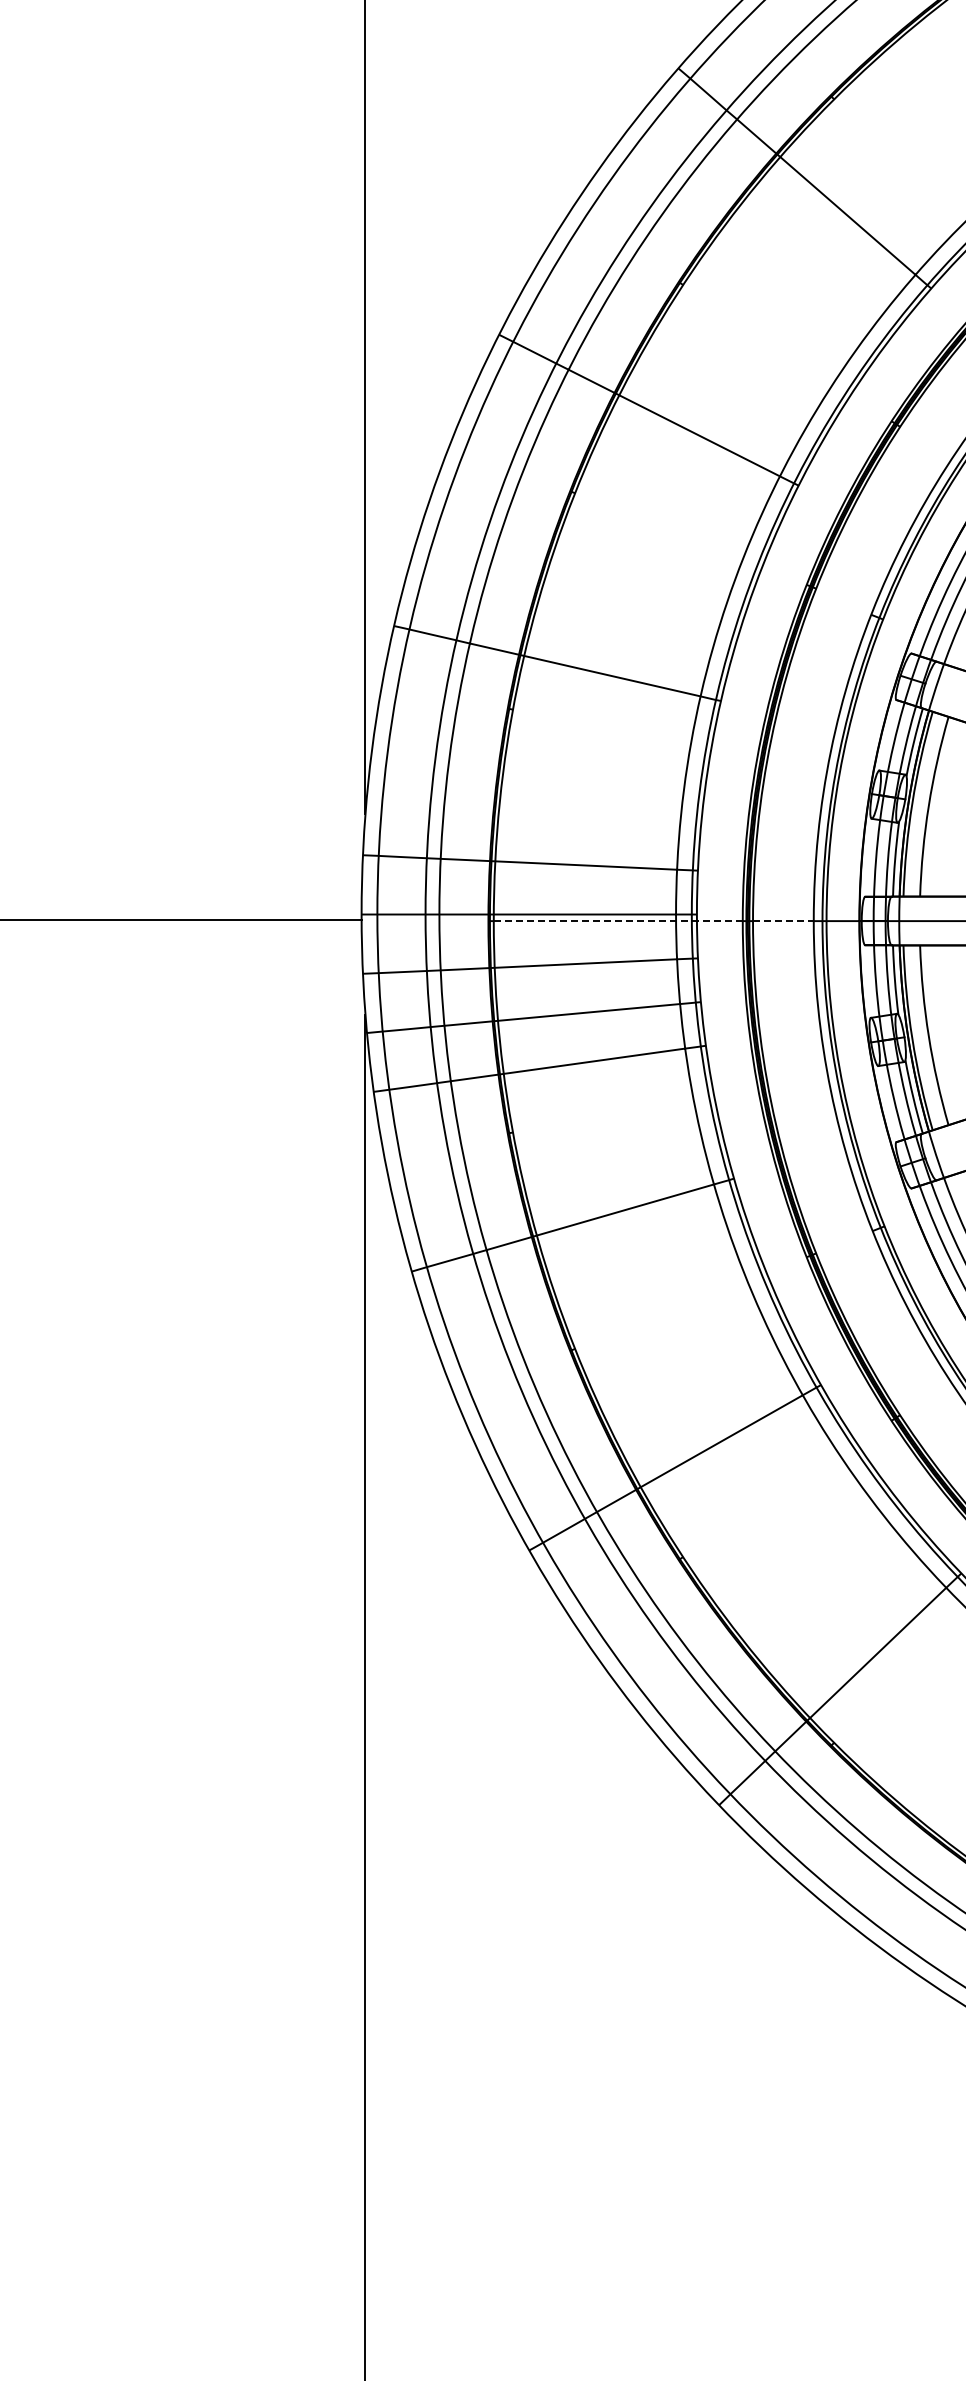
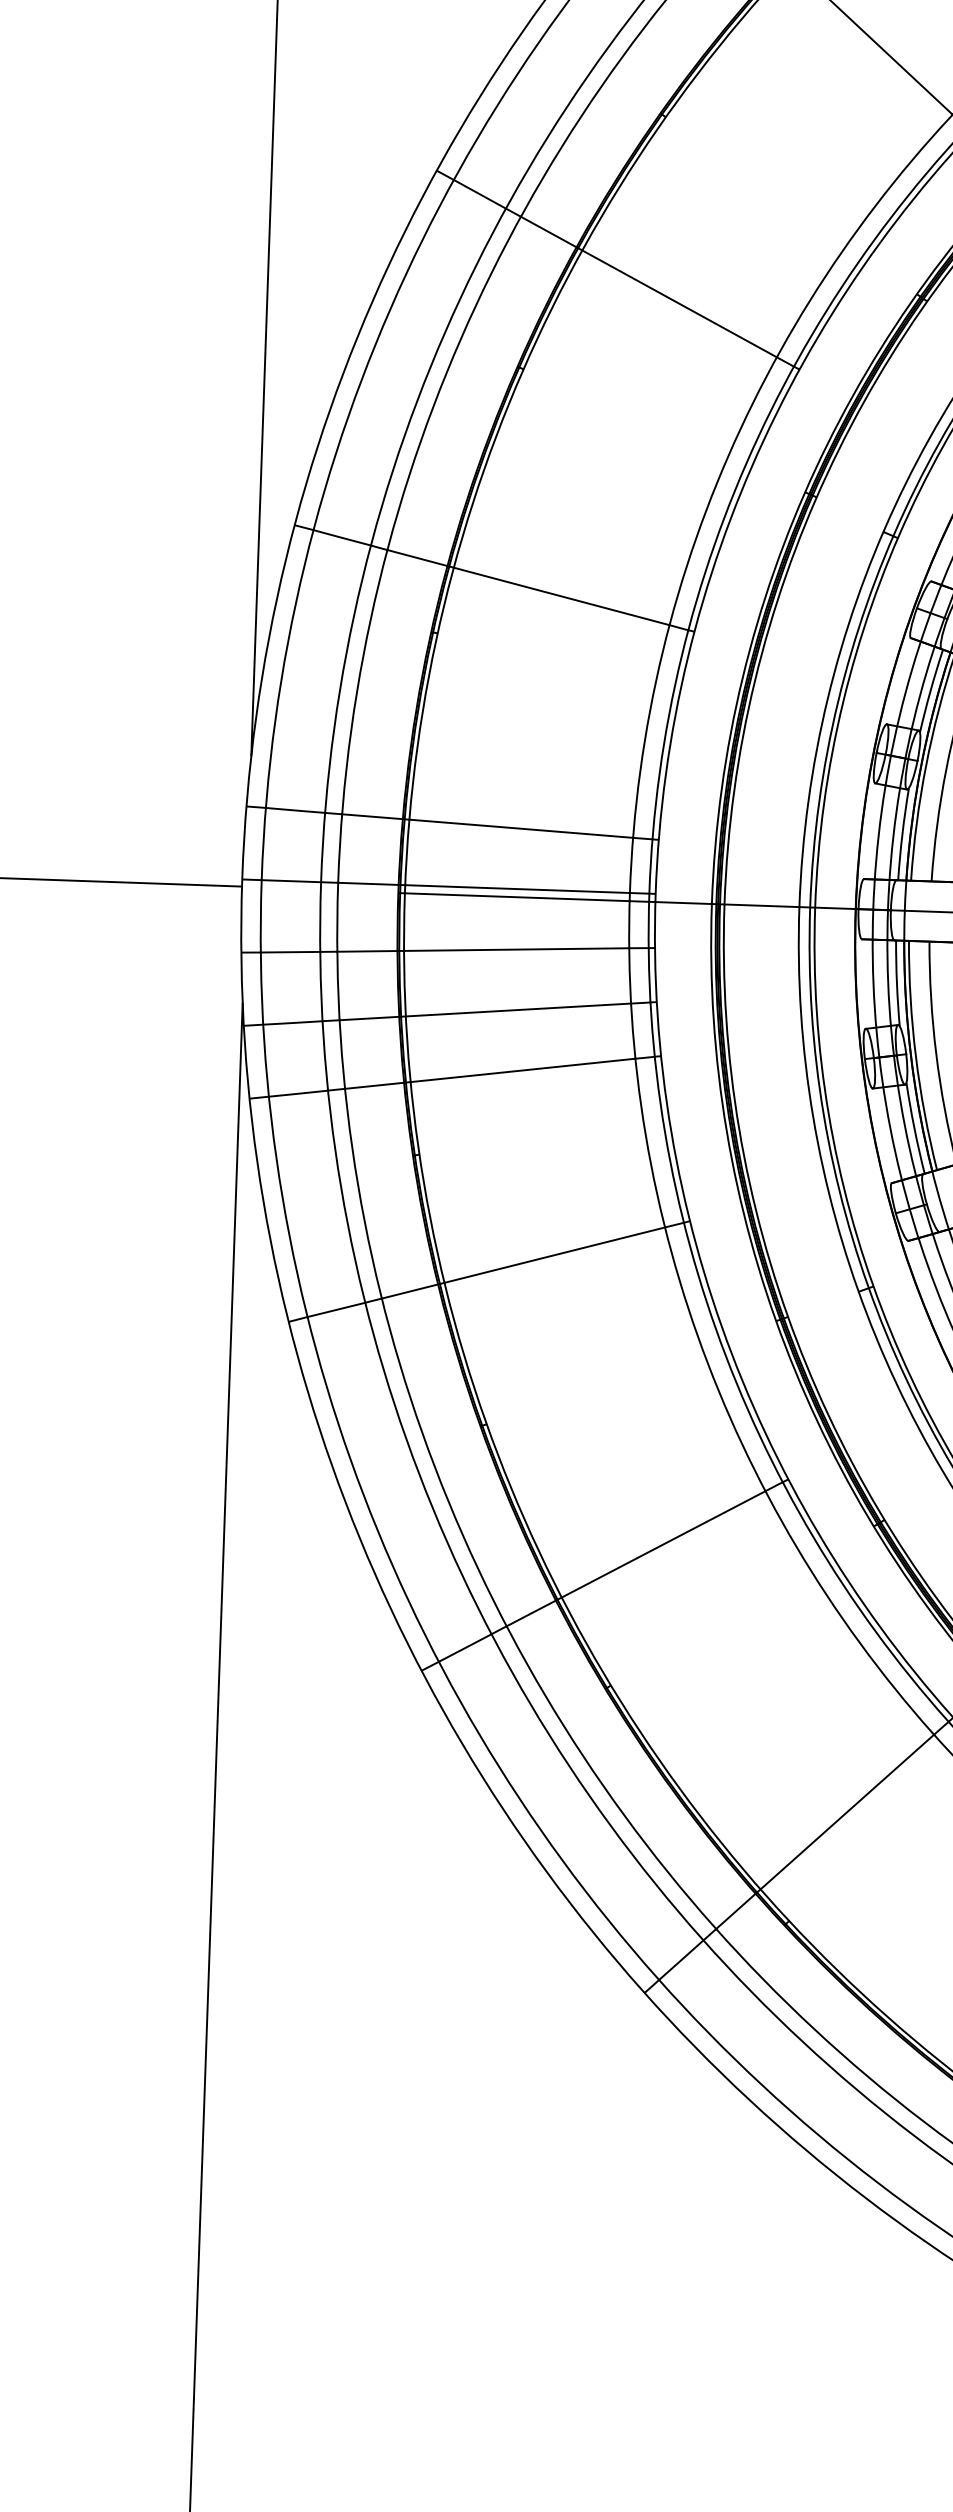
line: (618, 921) -> (558, 899), dashed -> solid
line: (783, 921) -> (762, 906), dashed -> solid

